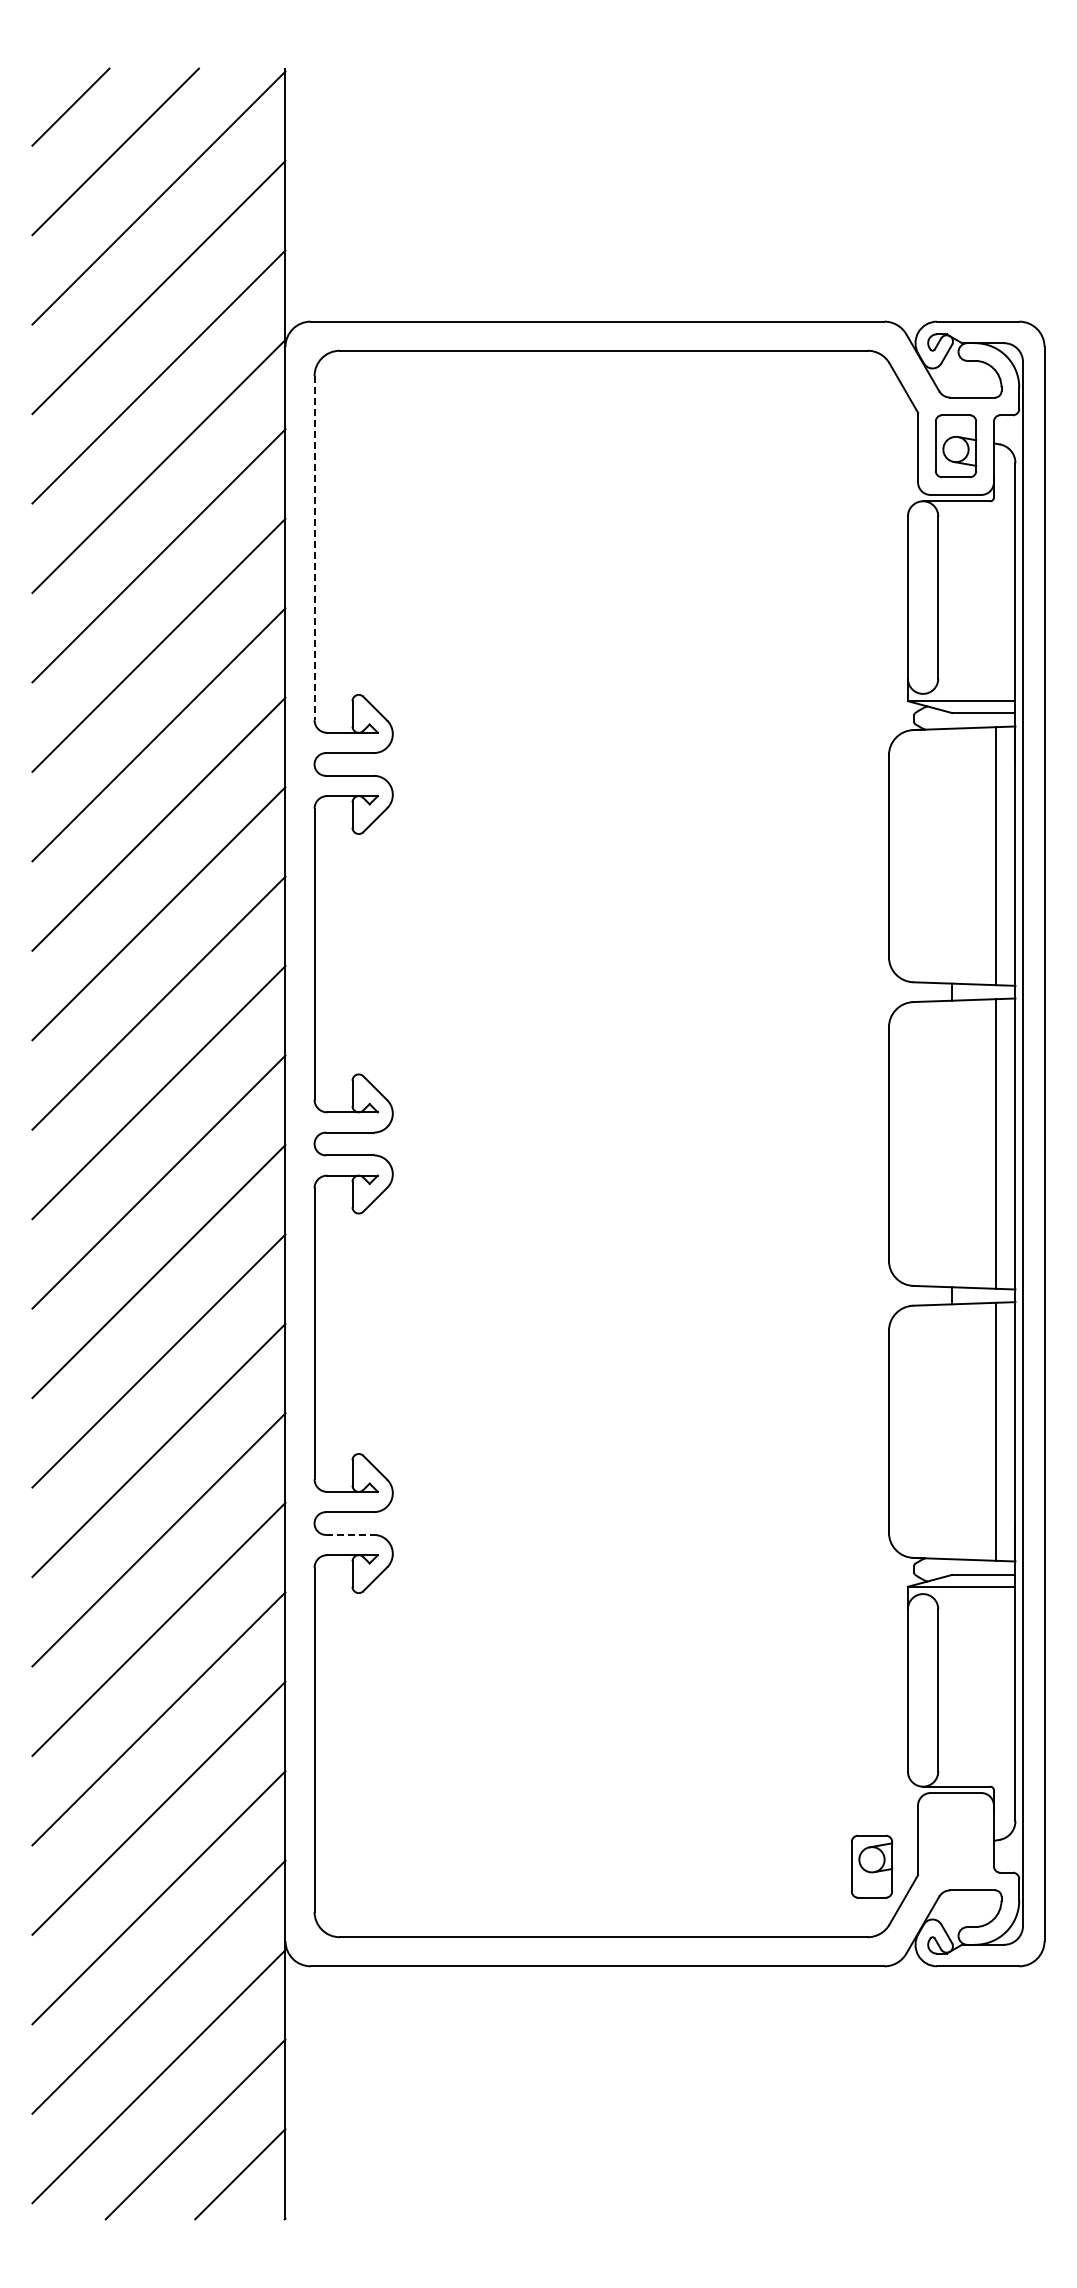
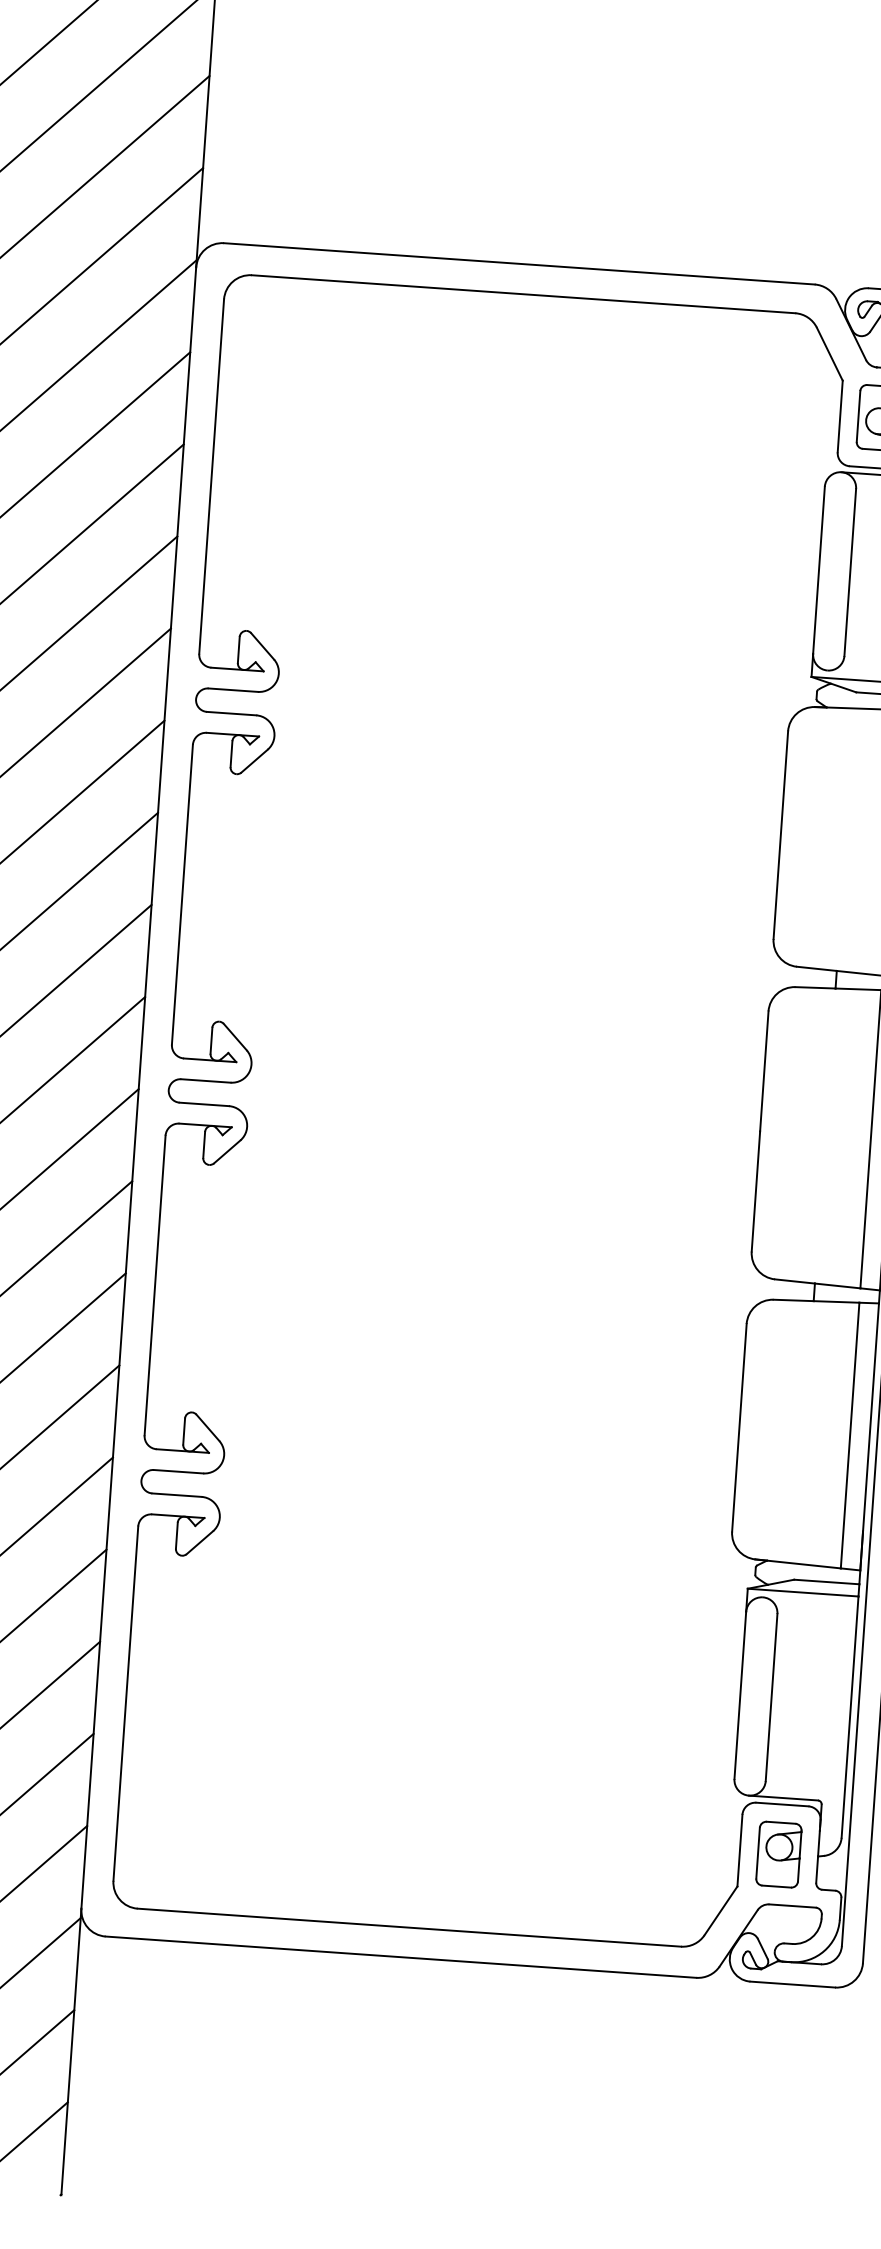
line: (314, 548) -> (211, 477), dashed -> solid
line: (349, 1534) -> (176, 1494), dashed -> solid
part: (871, 1866) -> (778, 1854), moved

